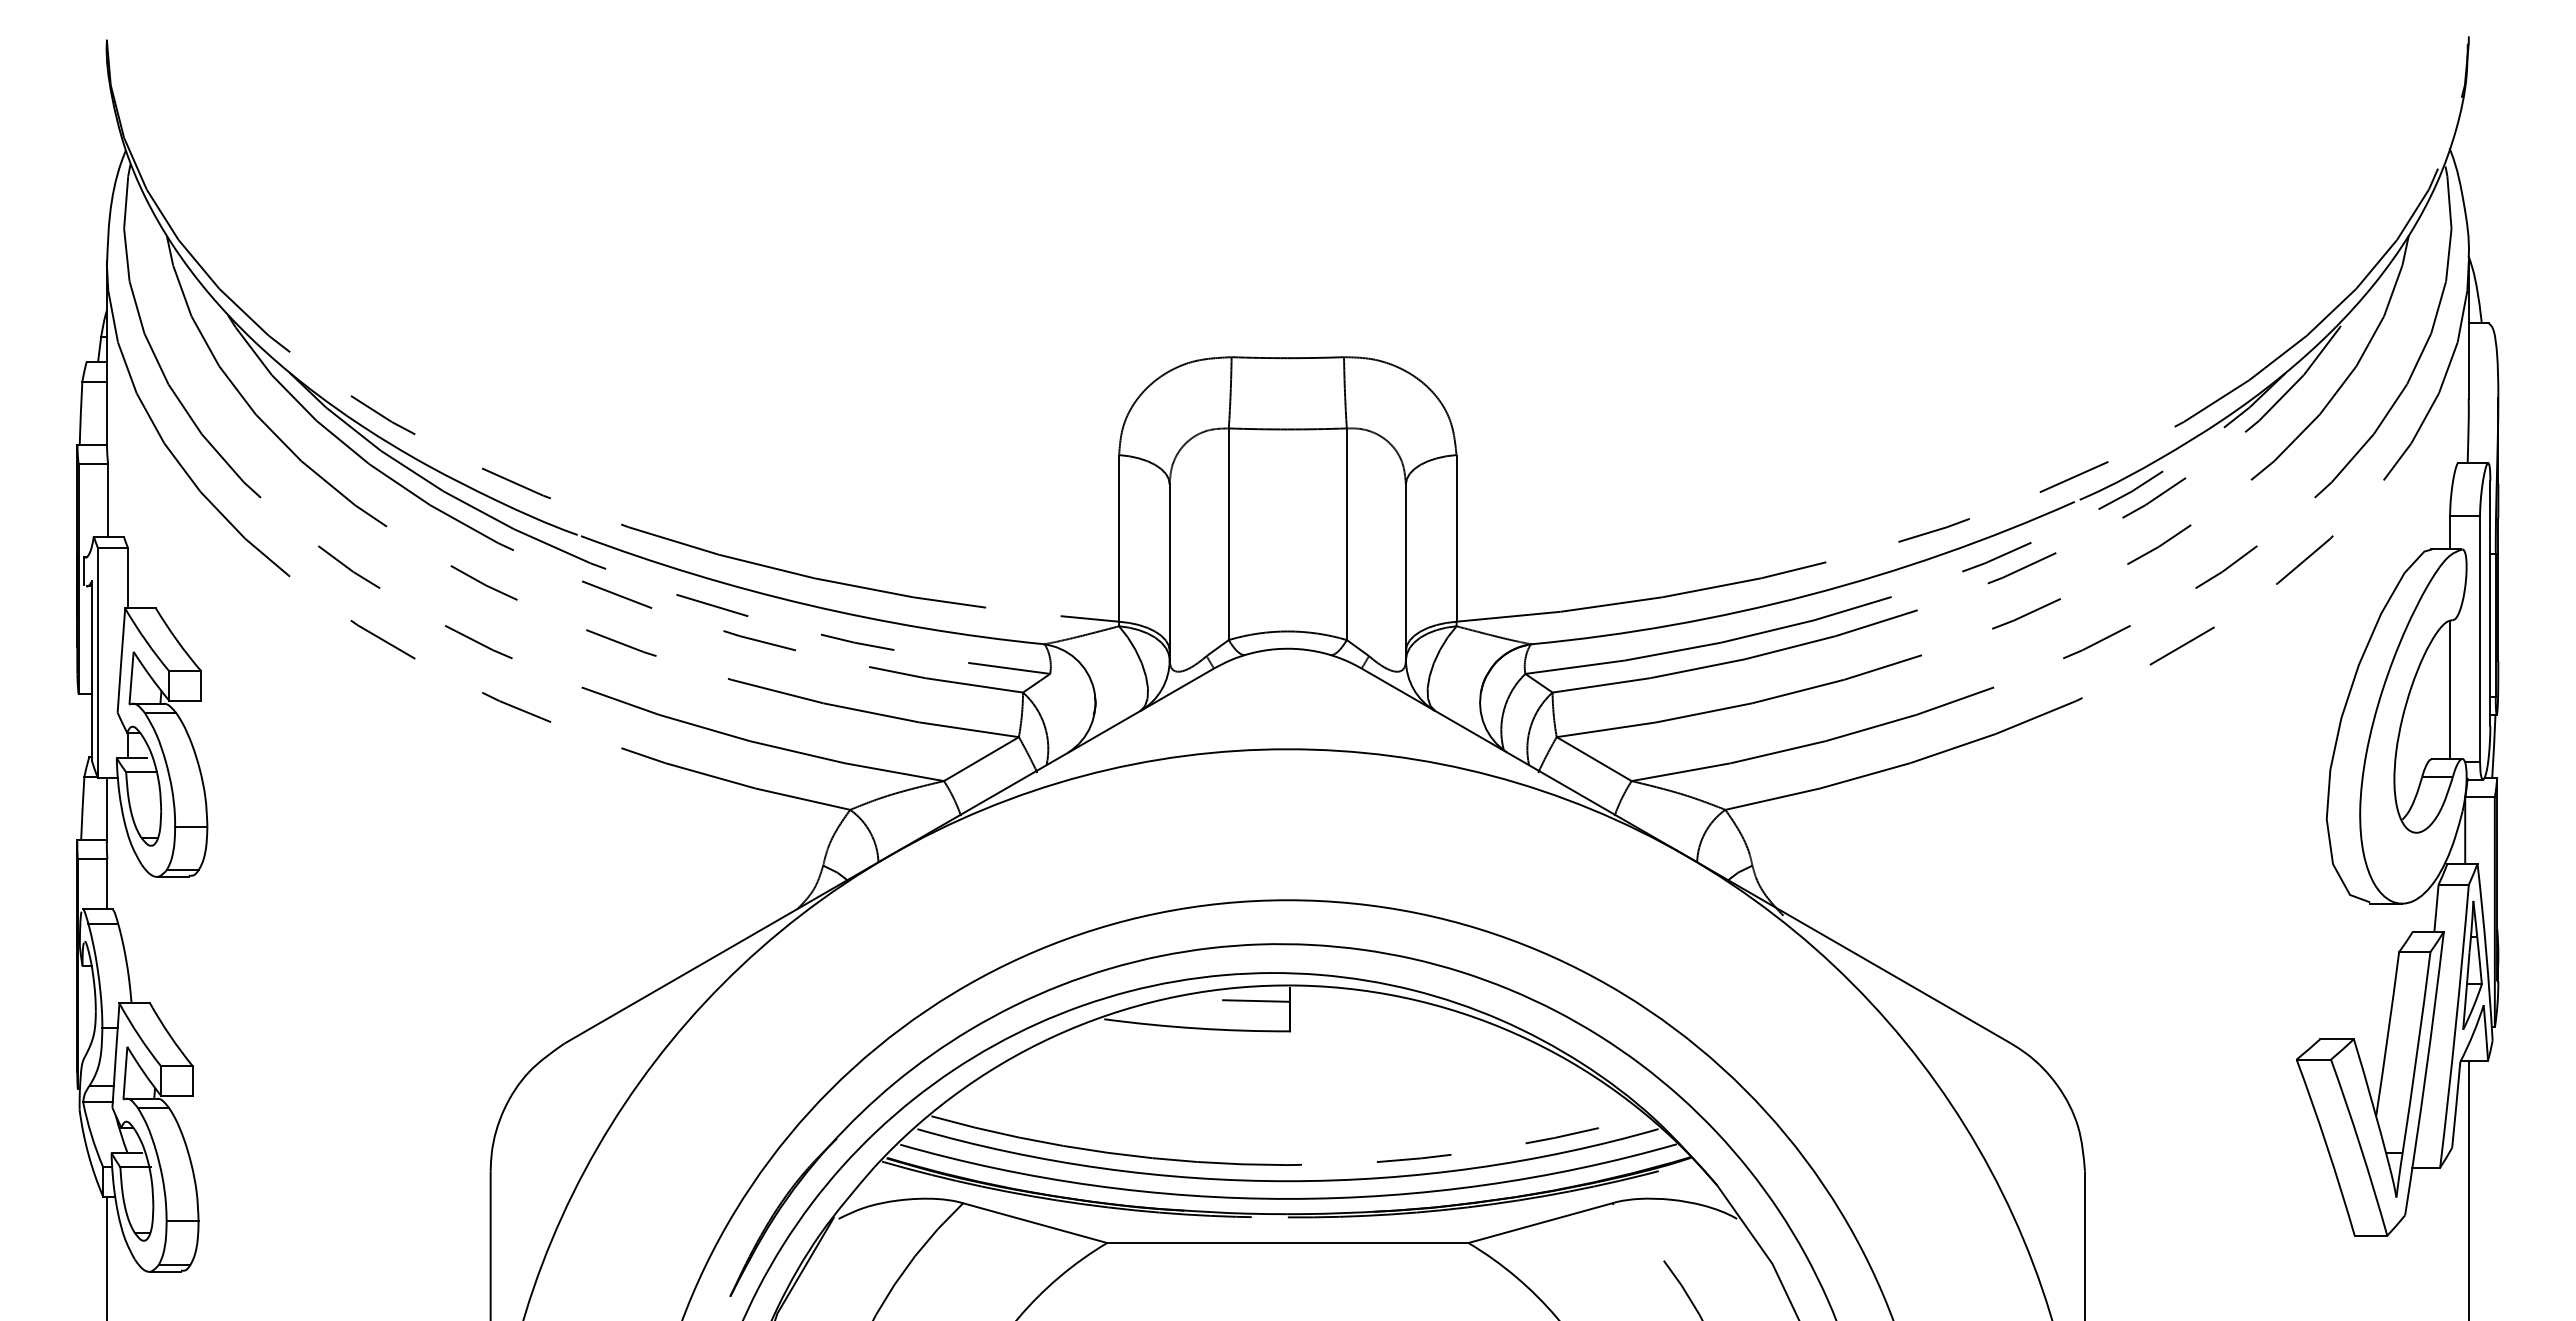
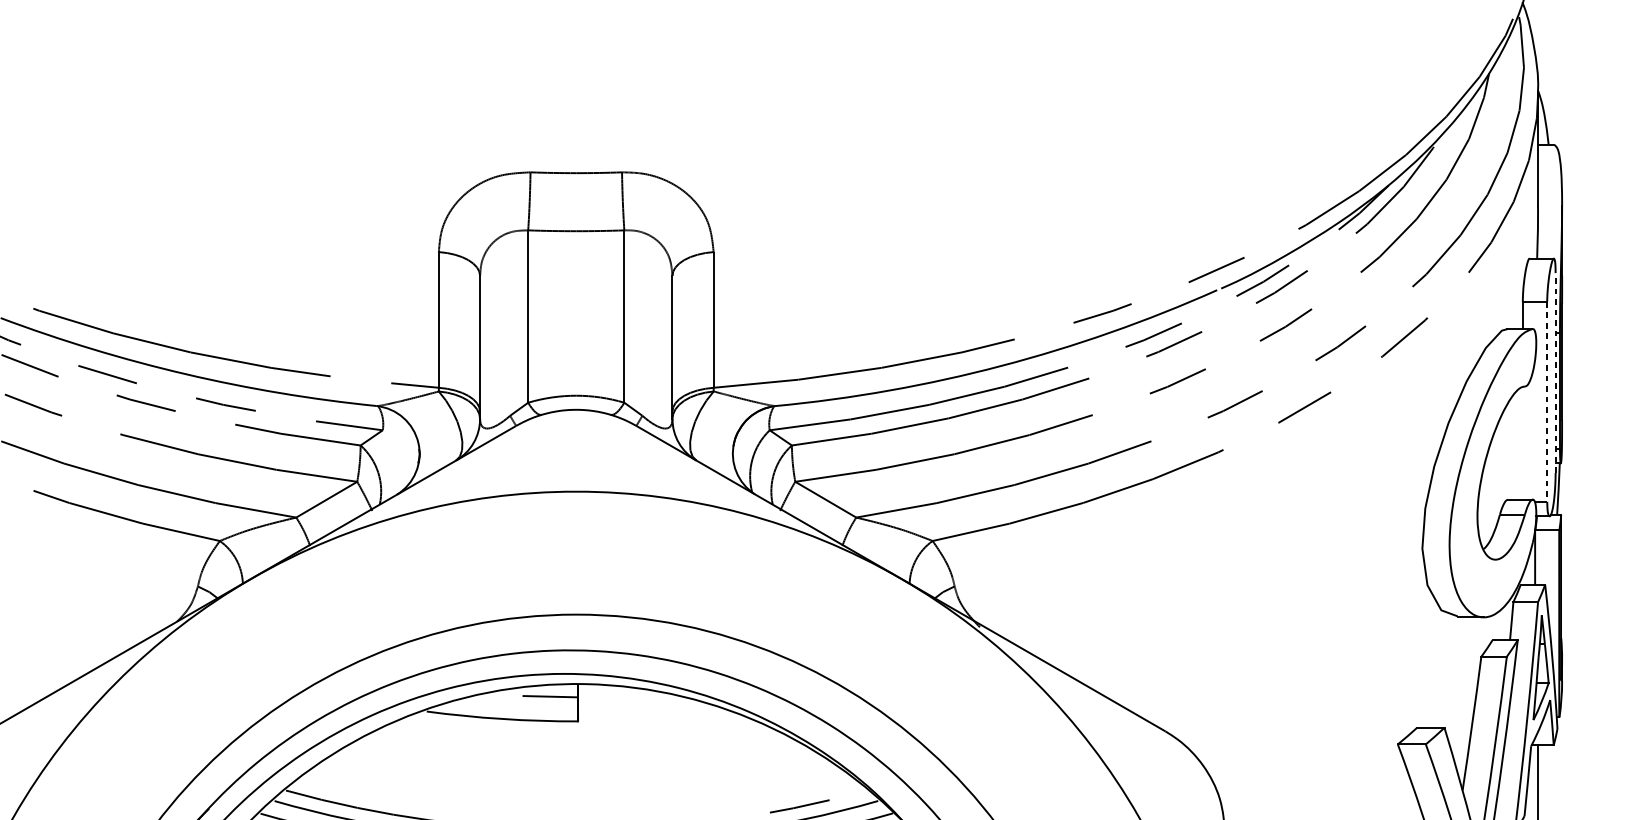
line: (2490, 603) -> (1555, 372), solid -> dashed
line: (2480, 639) -> (1547, 402), solid -> dashed
line: (2450, 689) -> (1523, 442), removed

